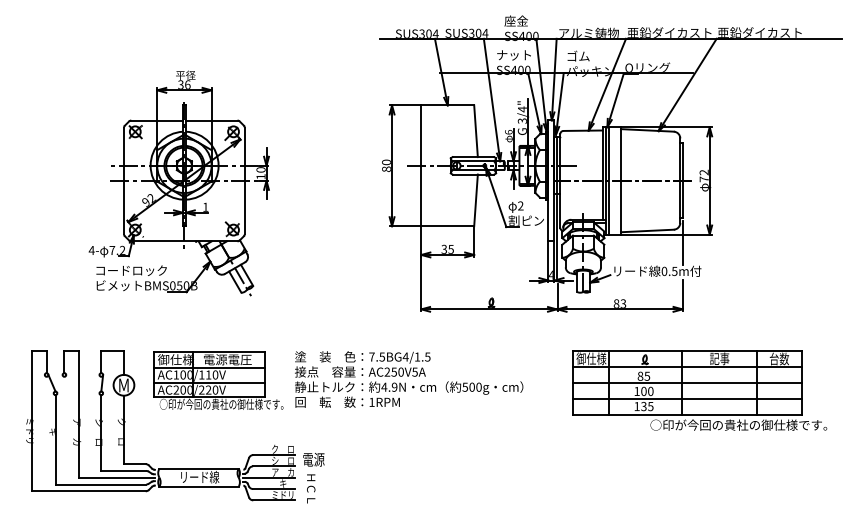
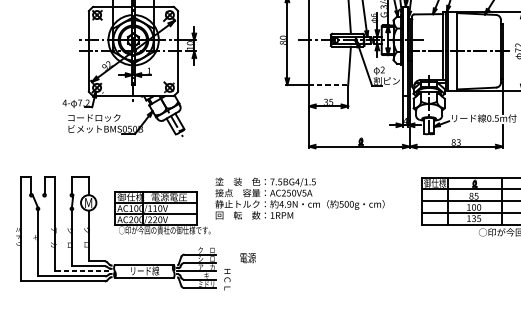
line: (448, 226) -> (329, 85), solid -> dashed
part: (218, 380) -> (162, 212), moved
text: (313, 459) -> (247, 257), moved
line: (116, 477) -> (83, 271), solid -> dashed

